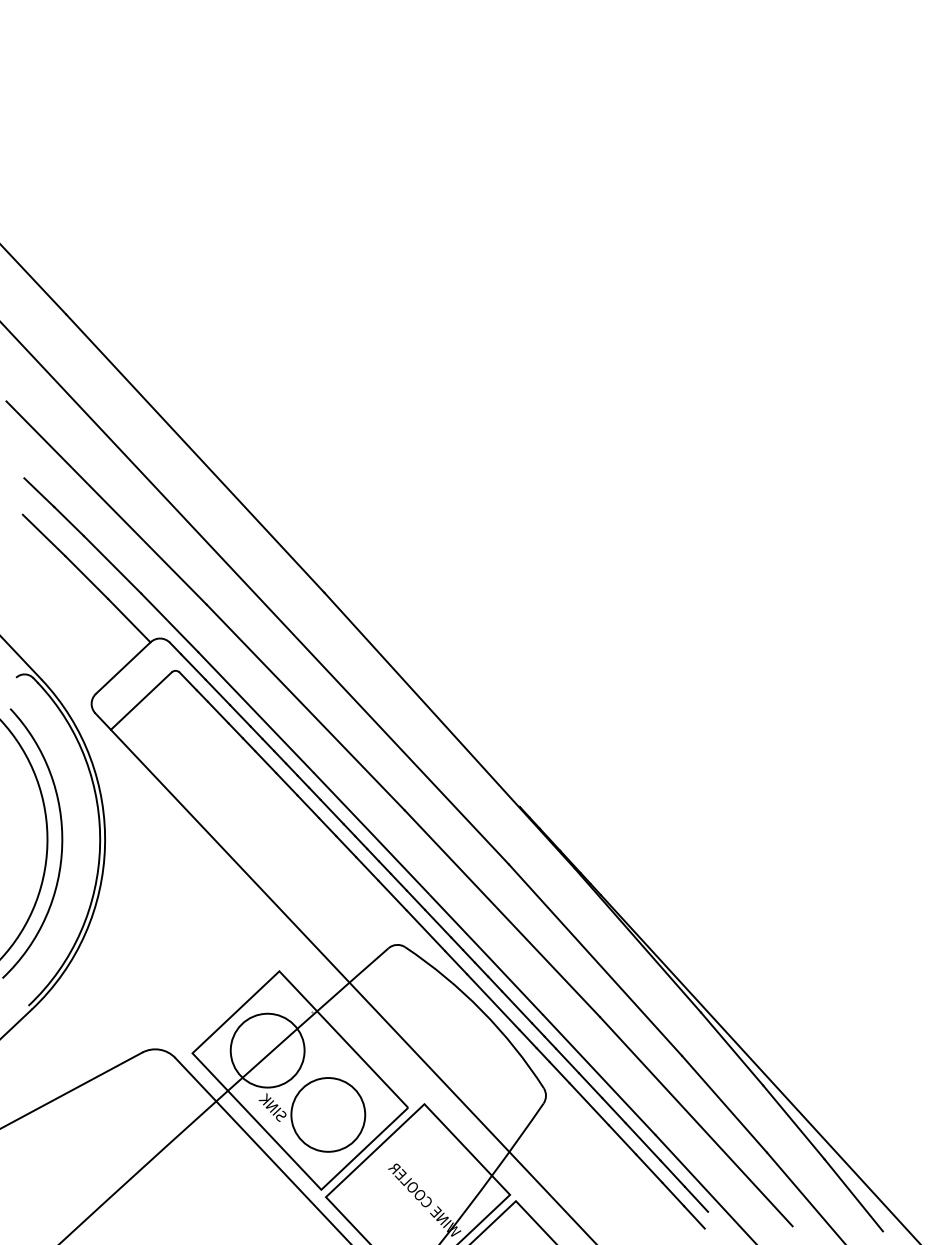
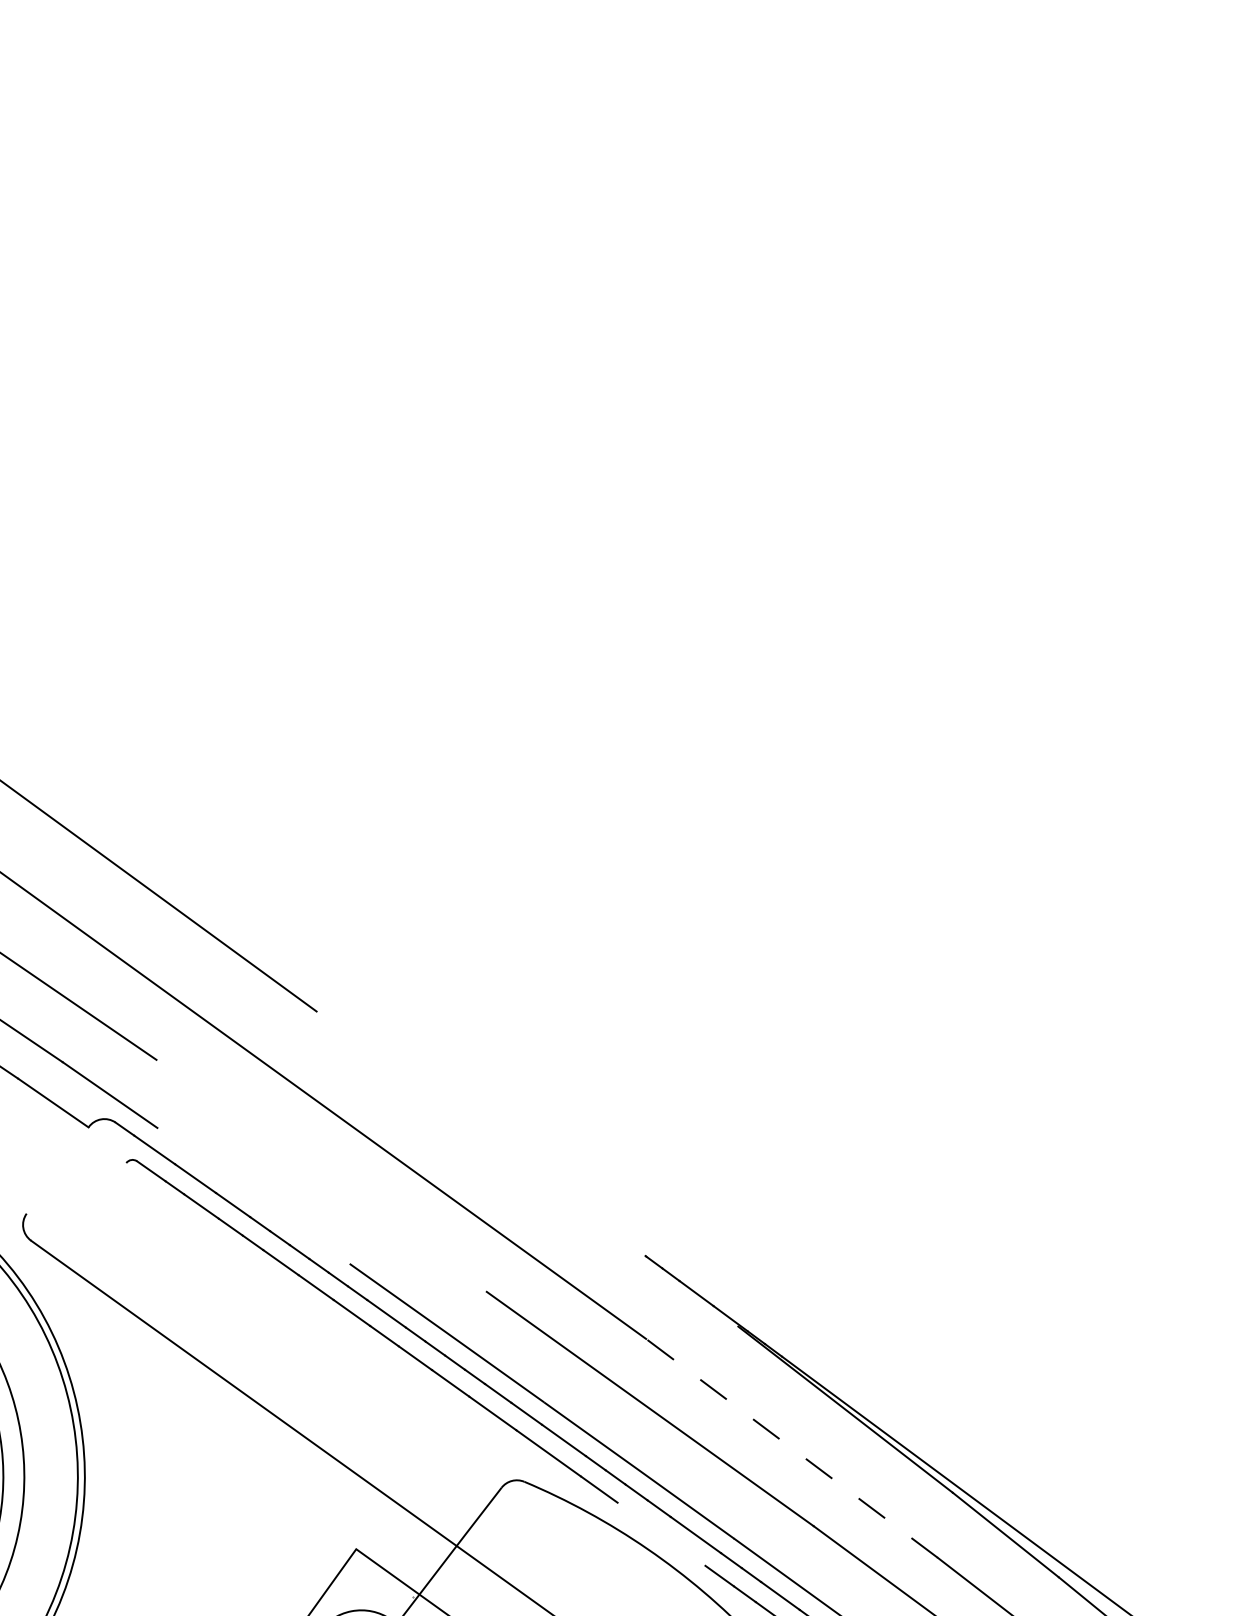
line: (122, 667) -> (56, 1169), removed
line: (140, 700) -> (90, 1210), removed
line: (305, 707) -> (321, 1175), removed
line: (255, 712) -> (253, 1196), removed
line: (449, 730) -> (527, 1169), removed
line: (595, 960) -> (792, 1448), solid -> dashed
line: (493, 1001) -> (661, 1533), removed

